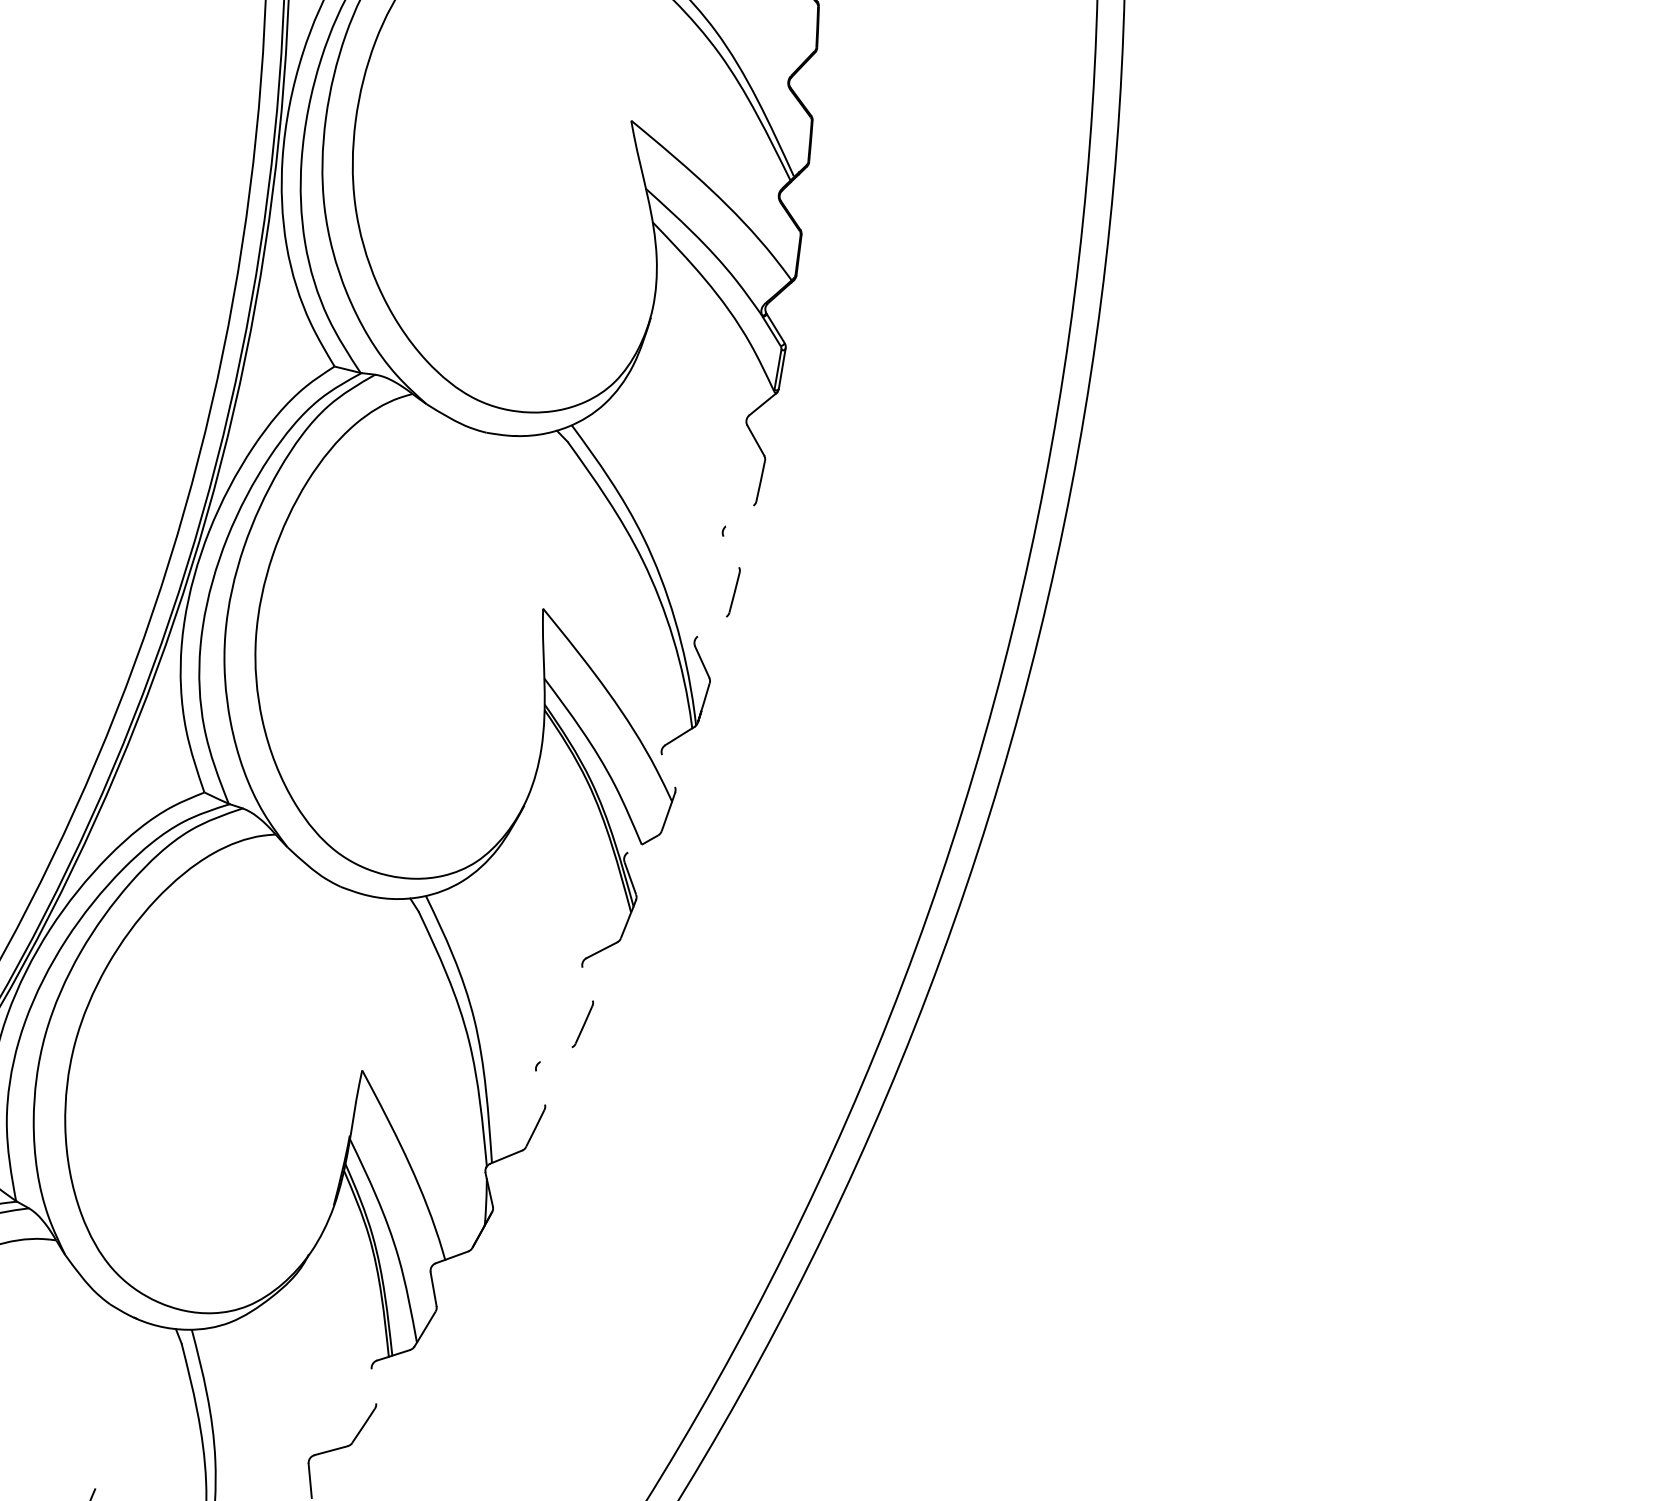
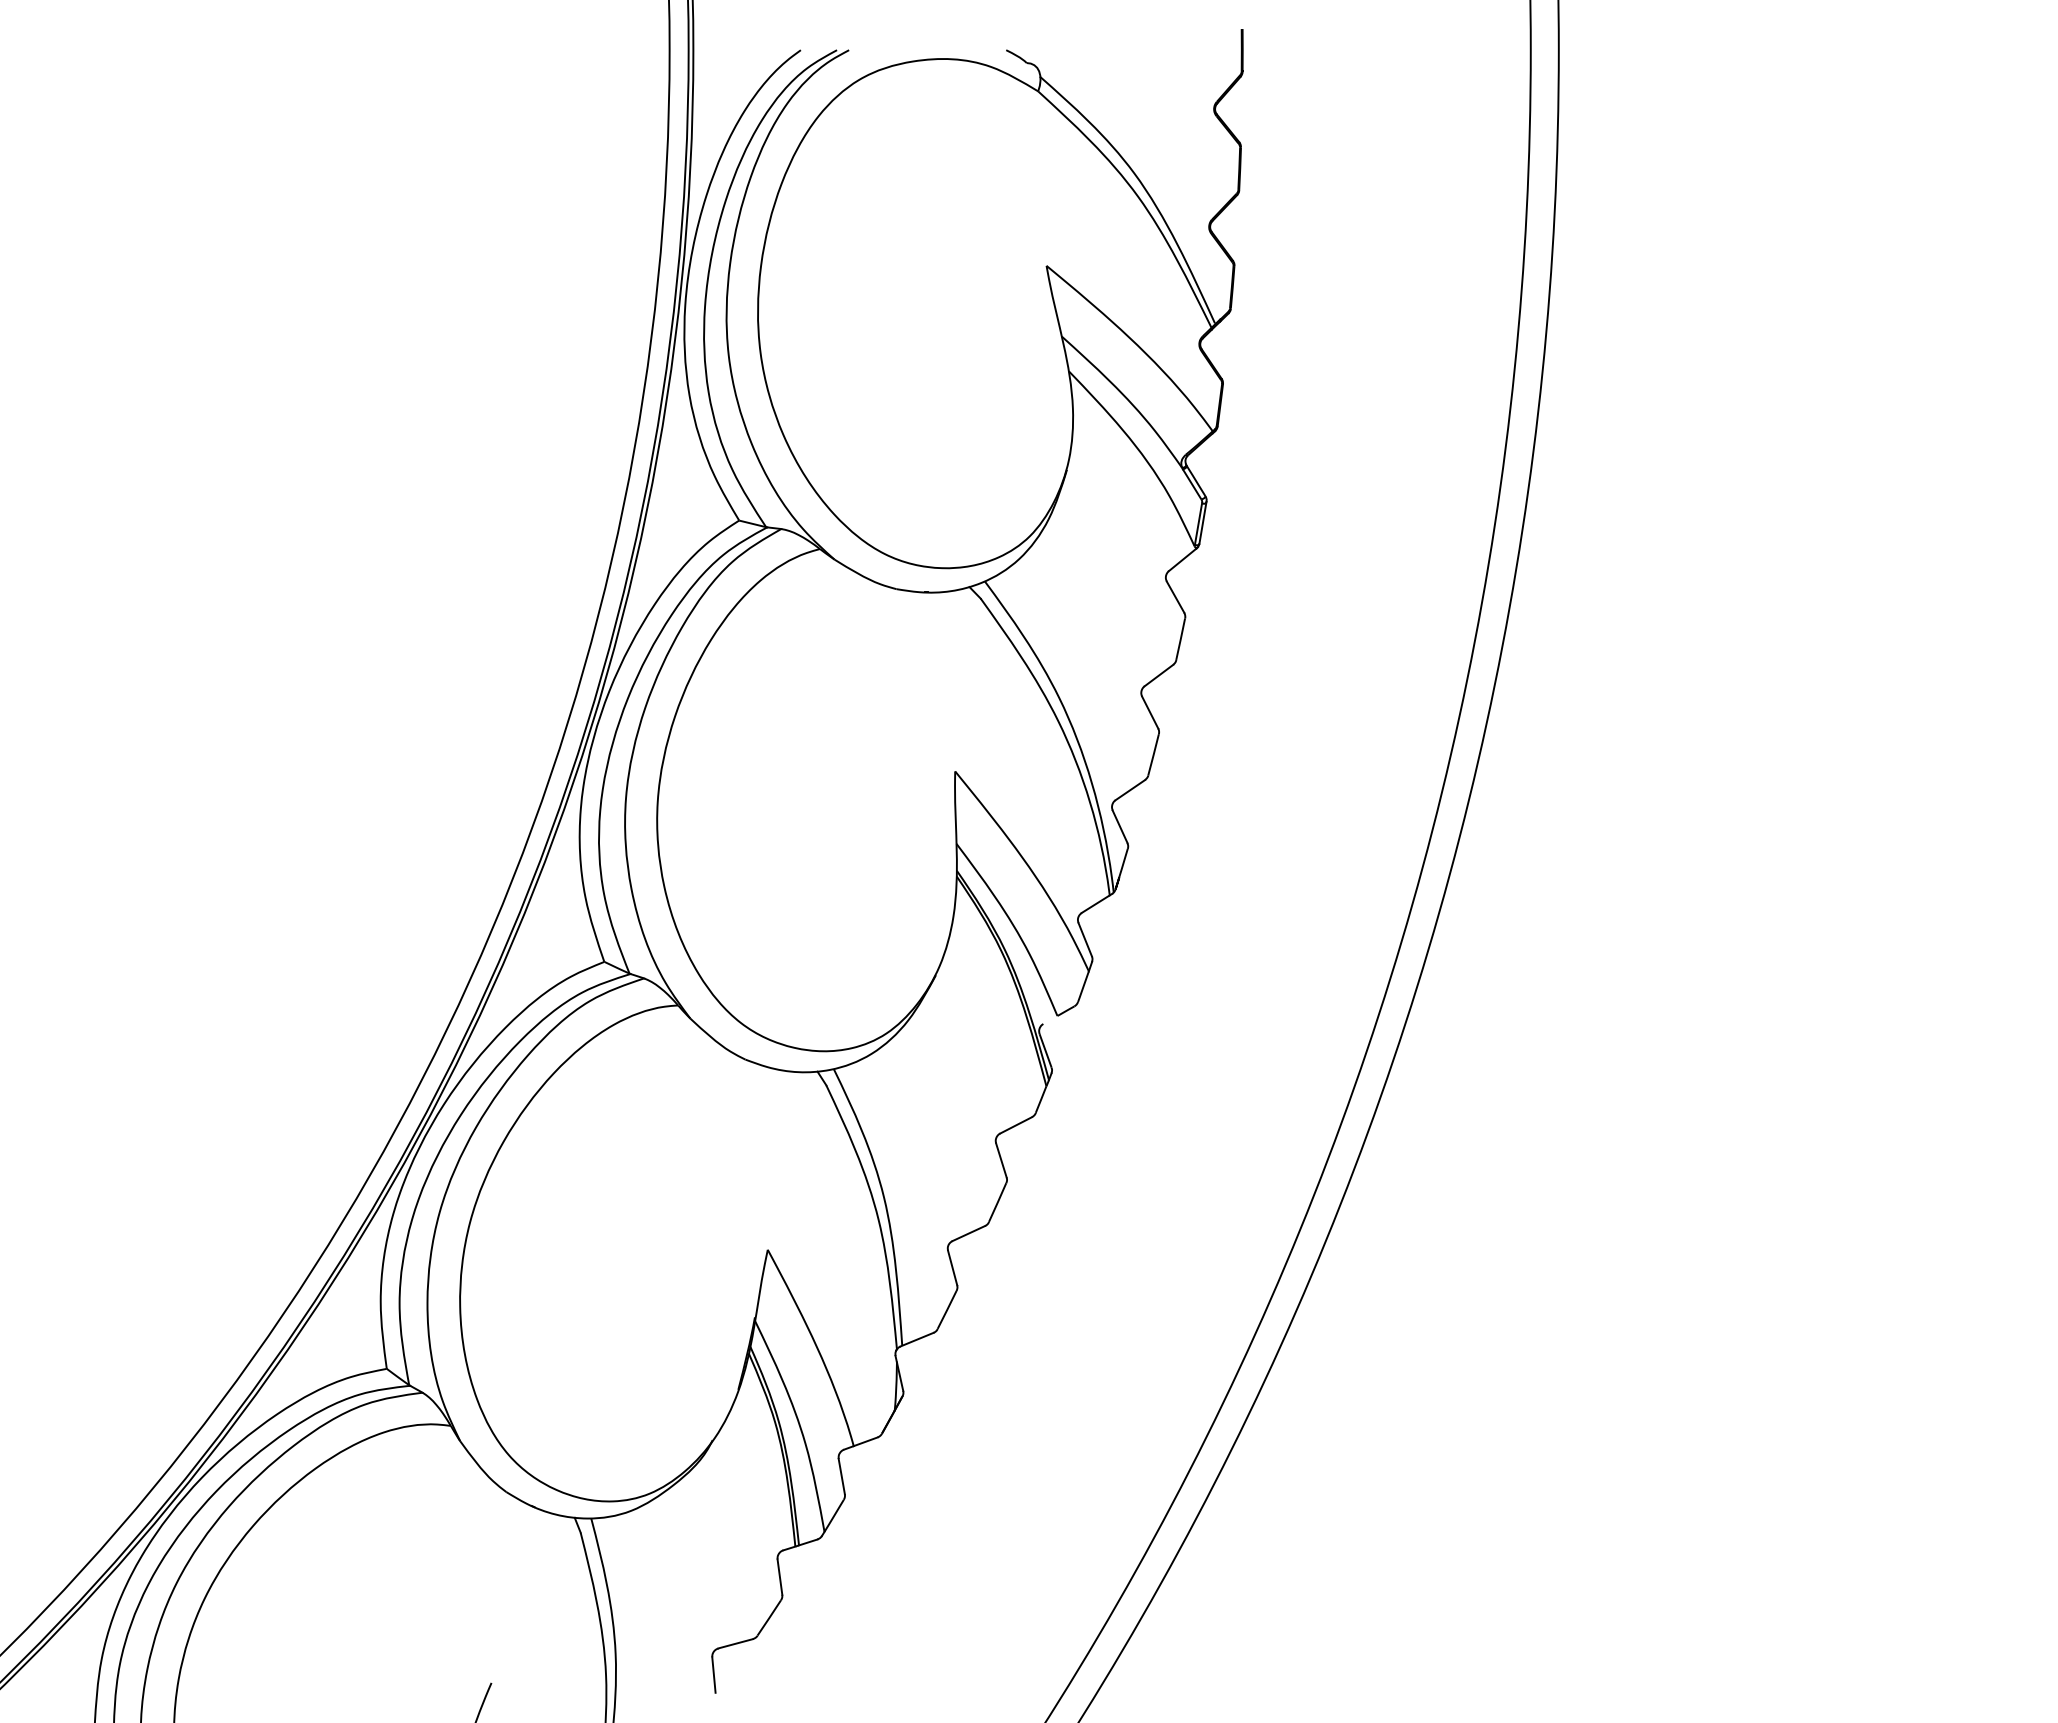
line: (739, 516) -> (1158, 675), added
line: (731, 551) -> (1150, 712), added
line: (712, 627) -> (1130, 790), added
line: (667, 770) -> (1084, 939), added
line: (587, 984) -> (1001, 1160), added
line: (555, 1054) -> (968, 1233), added
line: (540, 1087) -> (952, 1267), added
line: (373, 1385) -> (779, 1576), added

